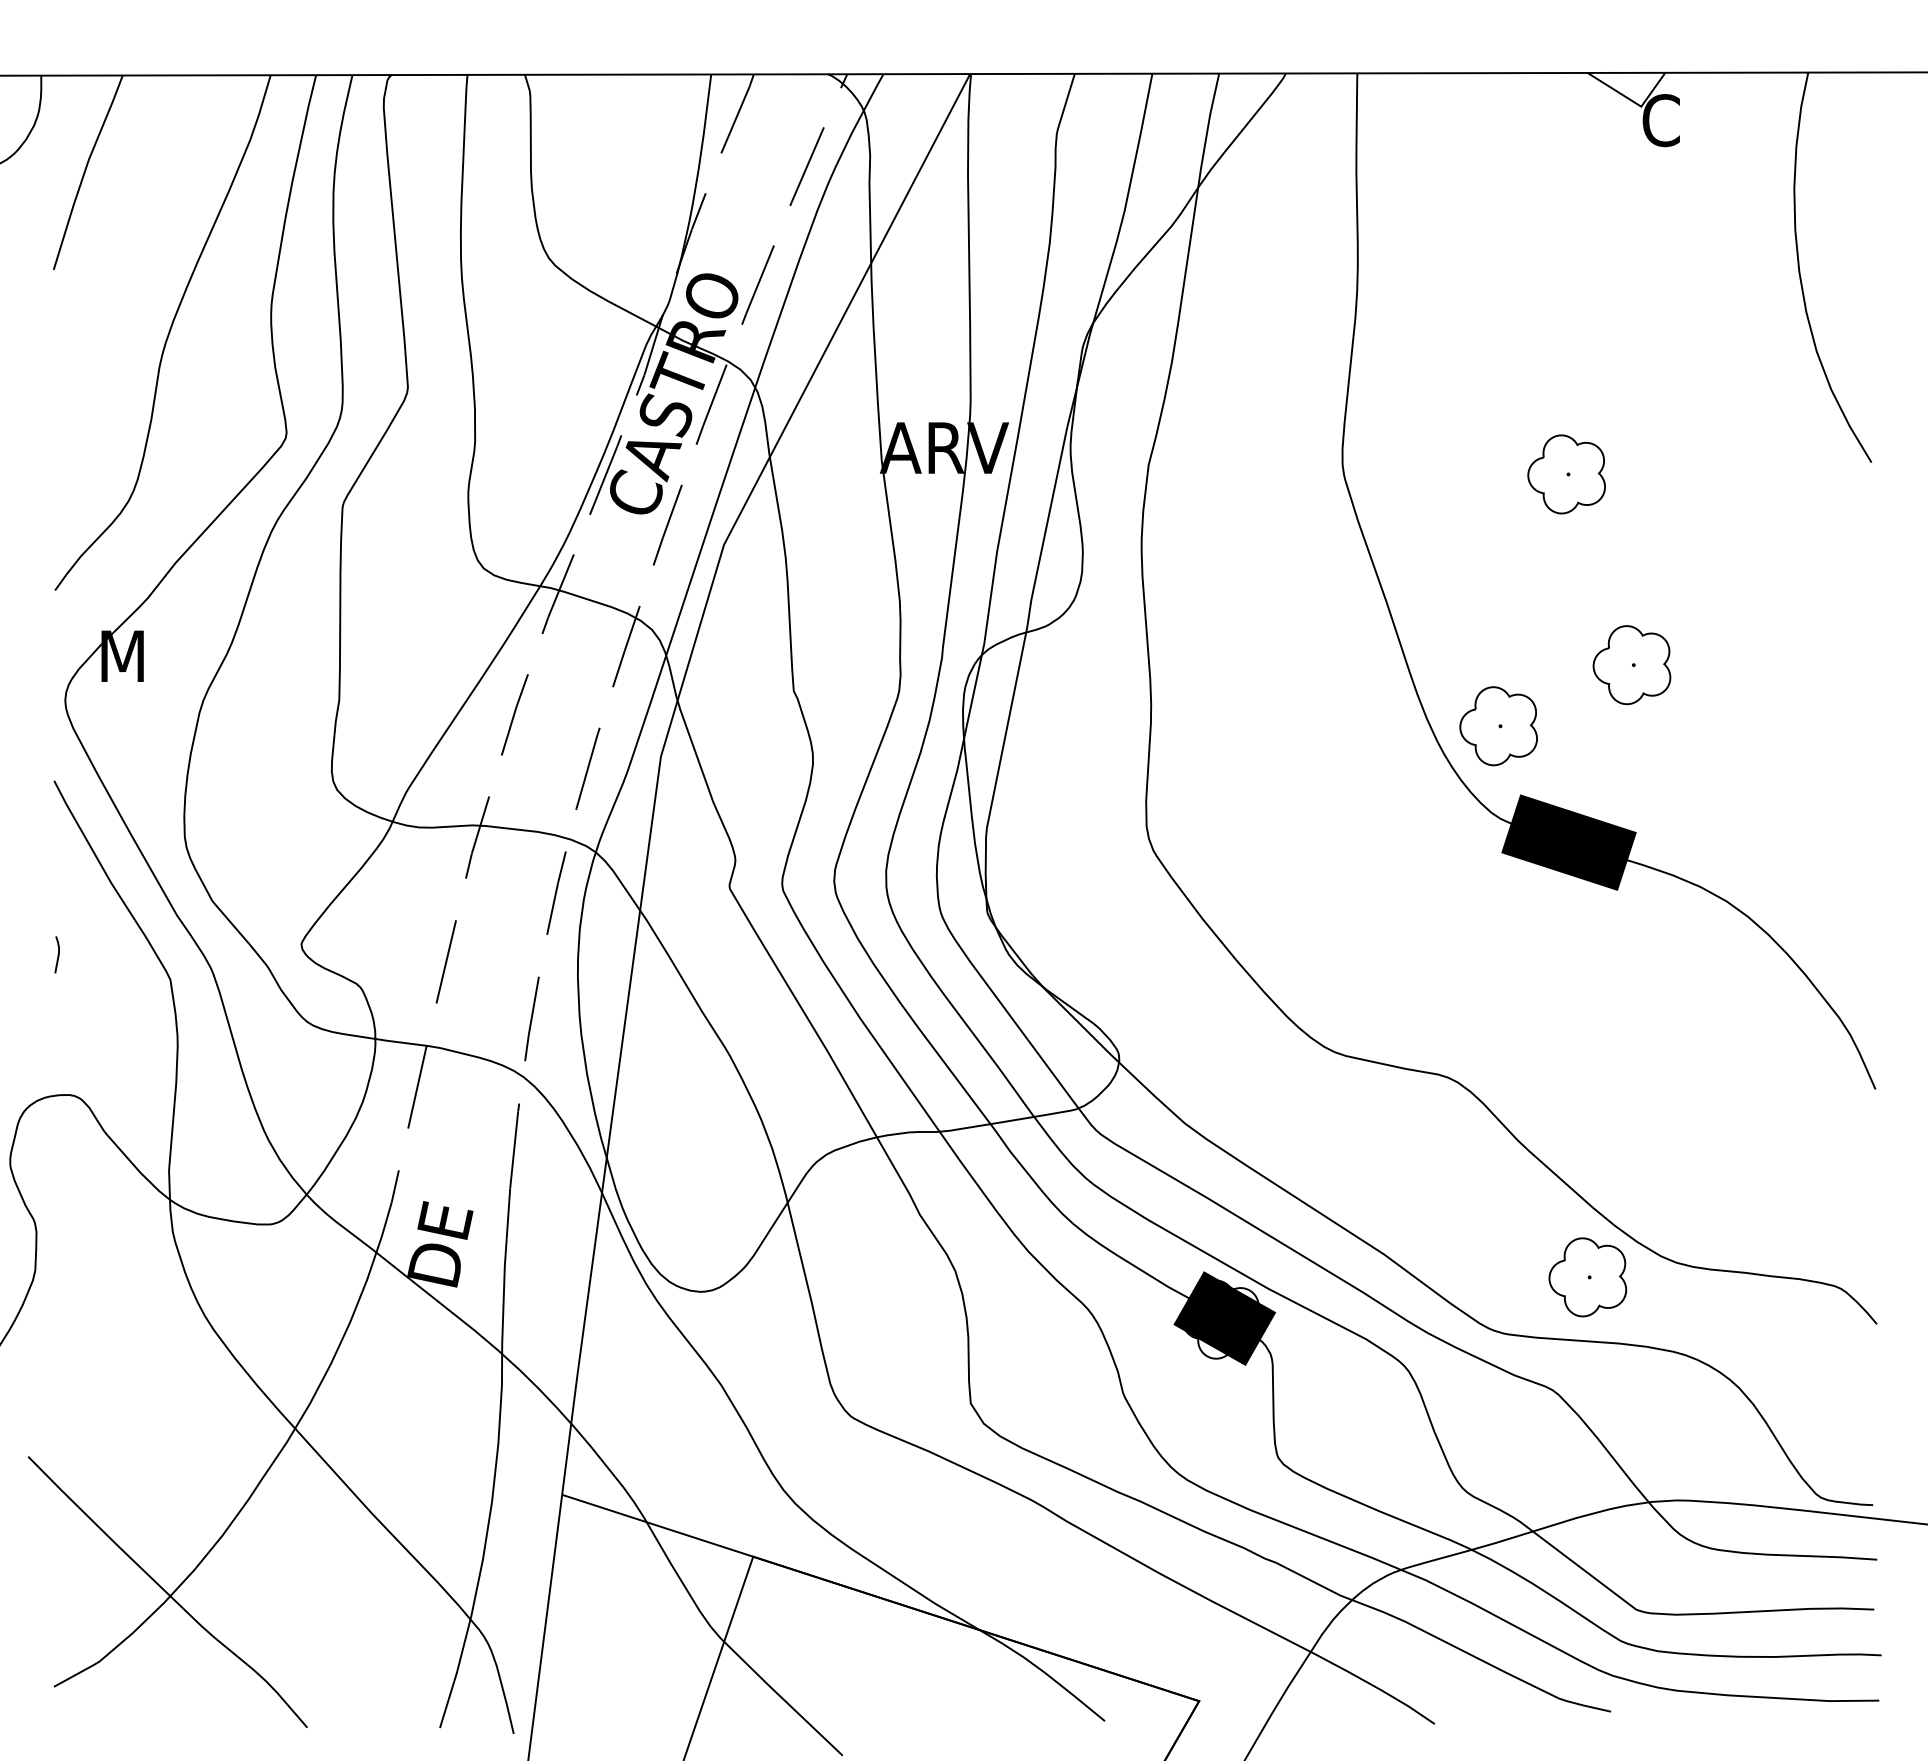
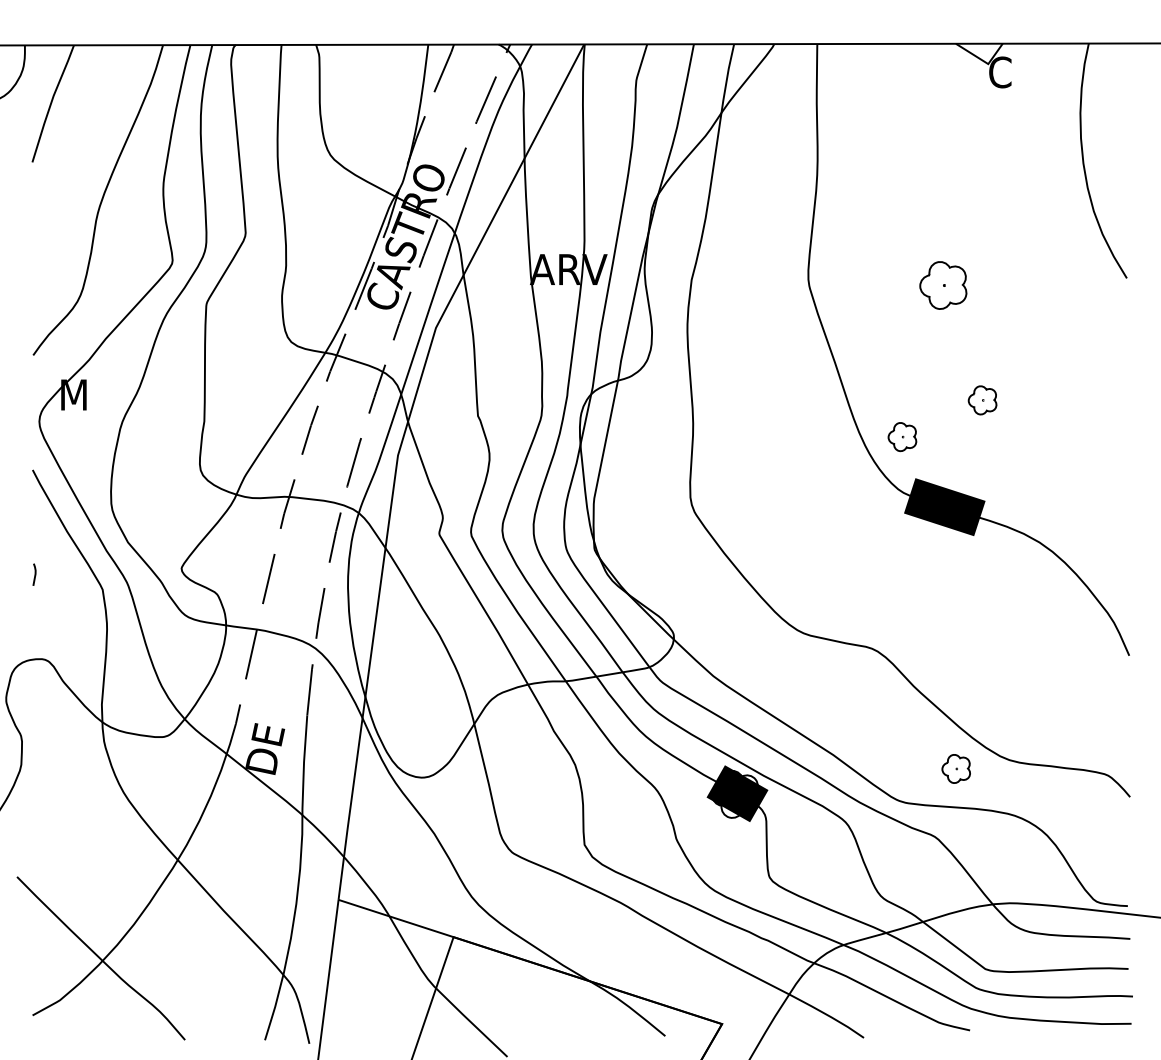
part: (1631, 665) -> (982, 400), size x0.6
part: (1498, 725) -> (902, 436), size x0.6
part: (1588, 1276) -> (956, 768), size x0.6

